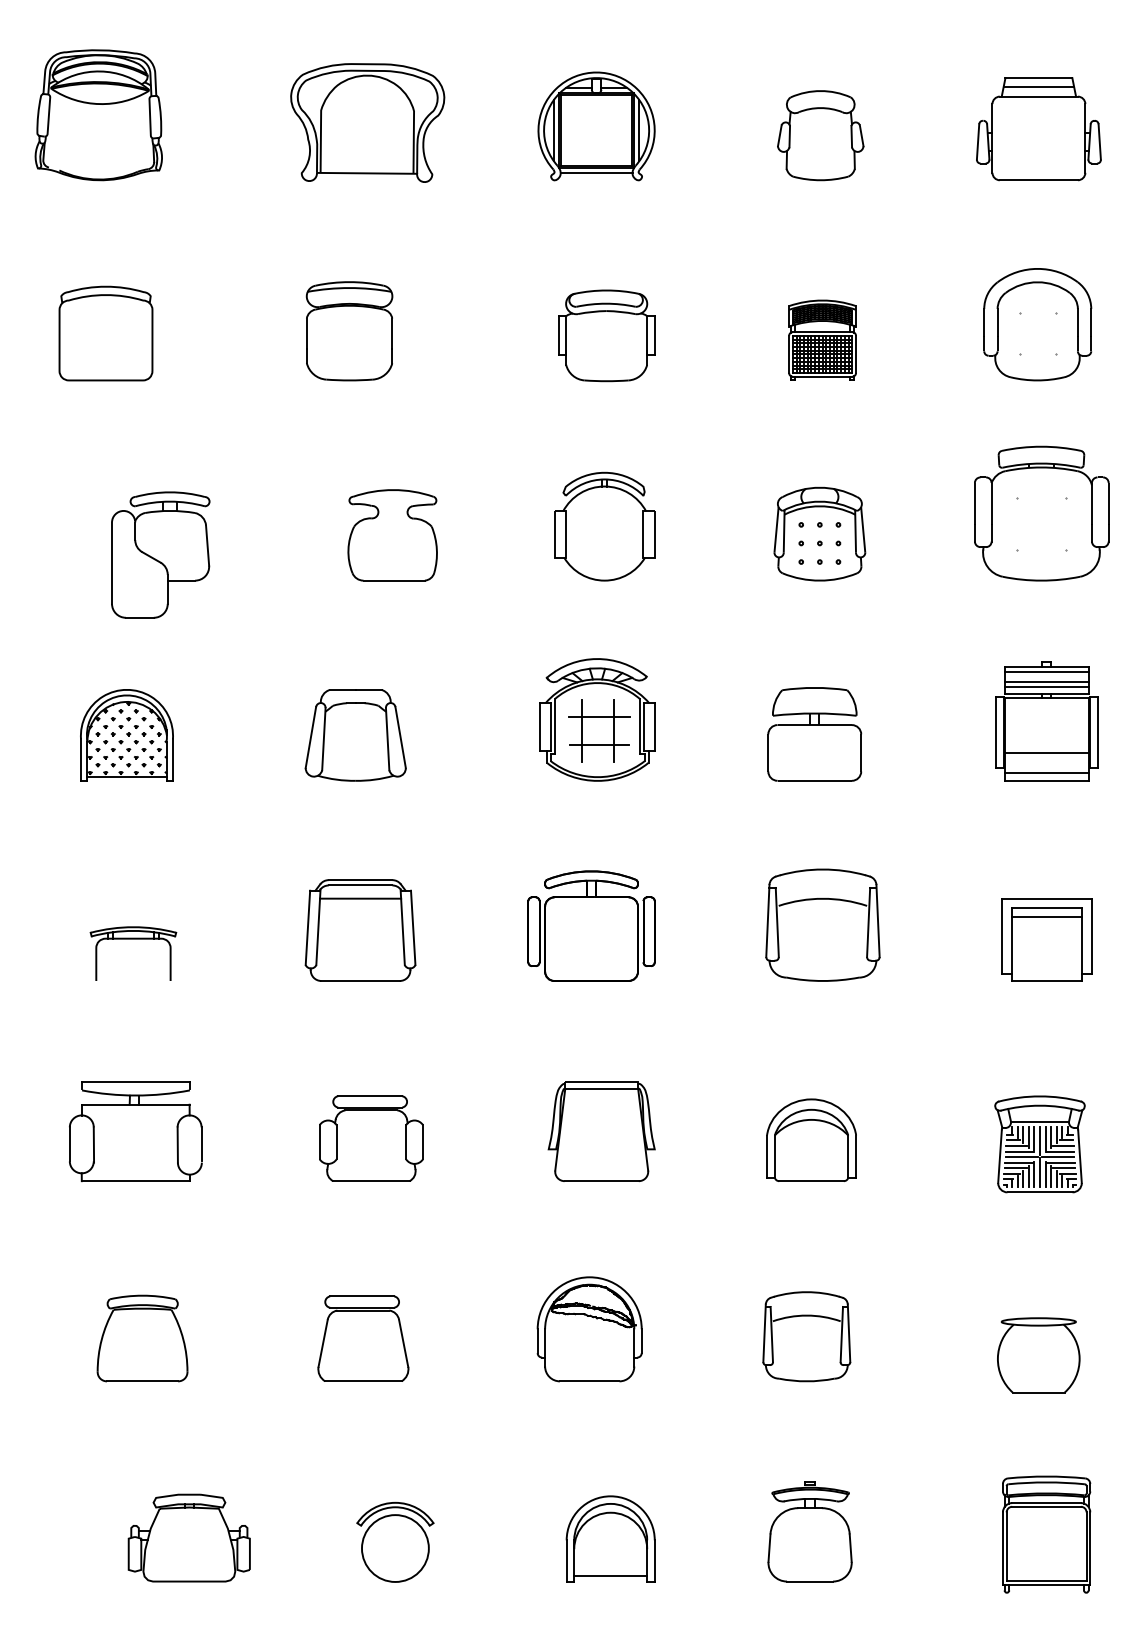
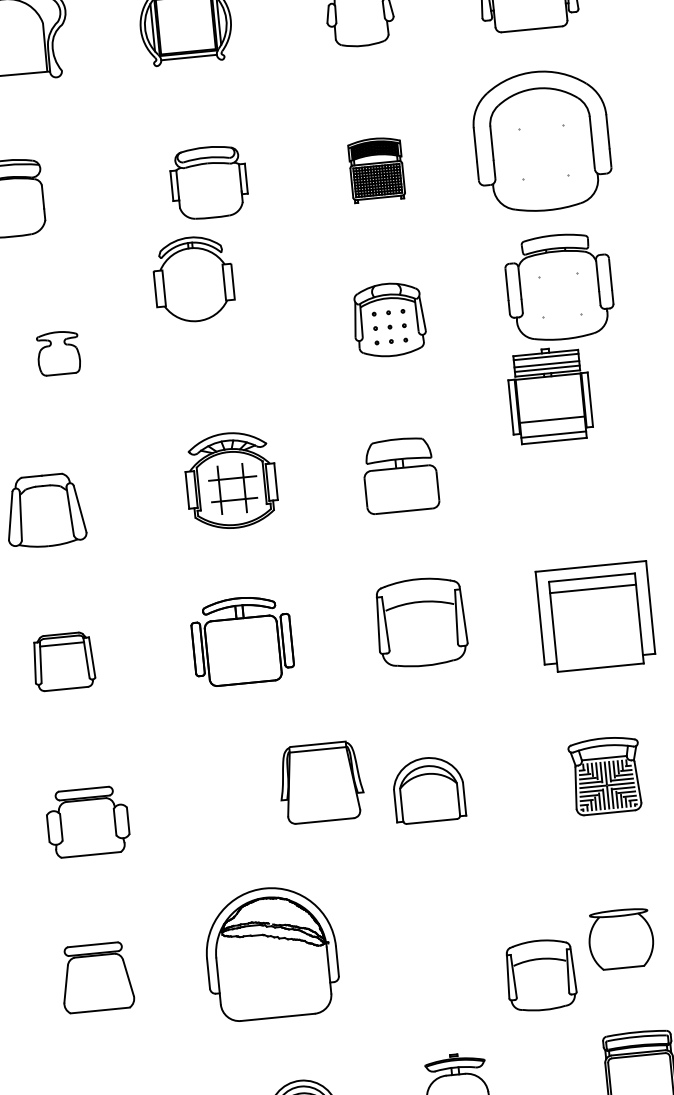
part: (1037, 324) -> (541, 141), size x1.6
part: (604, 526) -> (193, 279), moved
part: (392, 535) -> (58, 353), size x0.6
part: (1046, 721) -> (549, 395), moved
part: (360, 930) -> (63, 661), size x0.7
part: (1046, 939) -> (595, 616), size x1.6
part: (601, 1131) -> (321, 782), moved
part: (589, 1329) -> (271, 953), size x1.6
part: (806, 1336) -> (540, 975), moved

